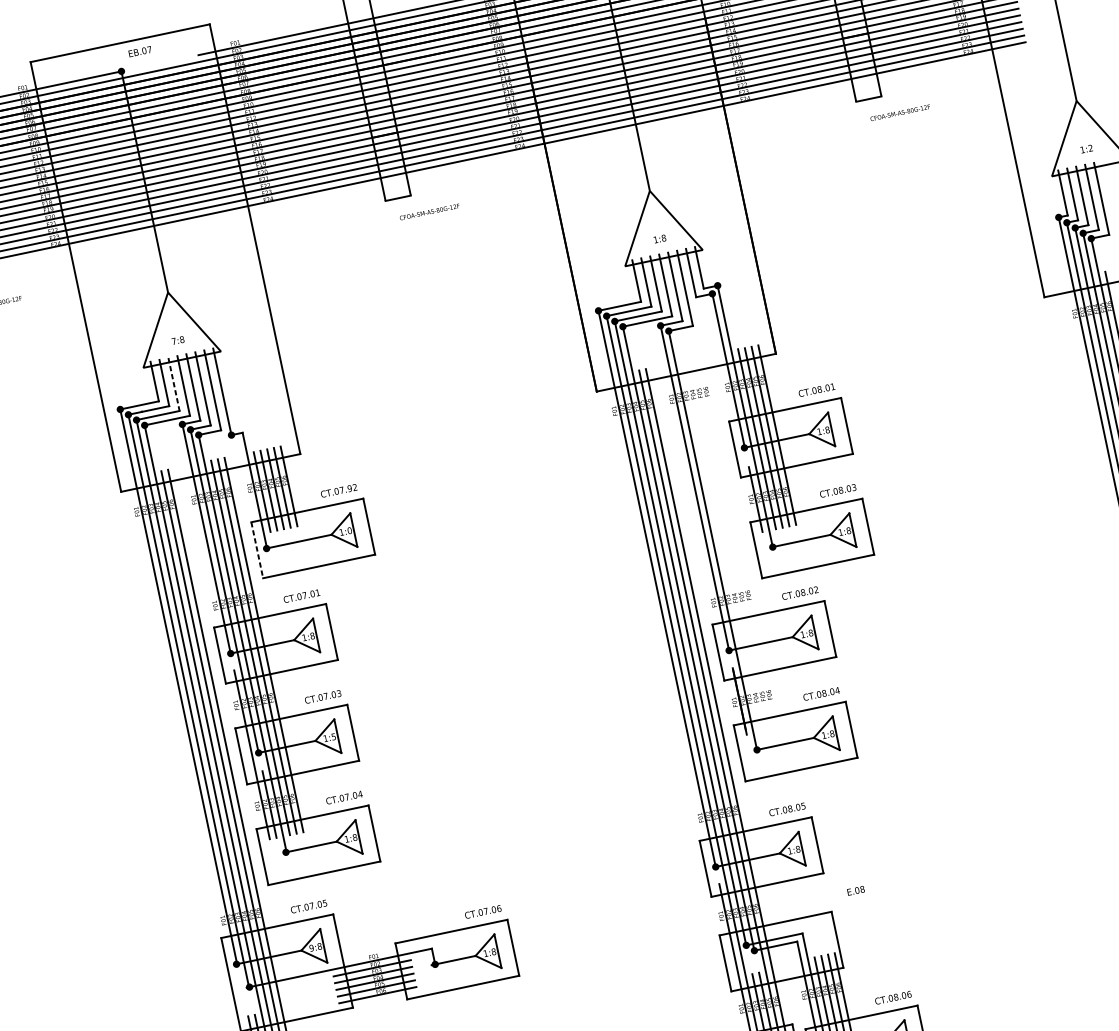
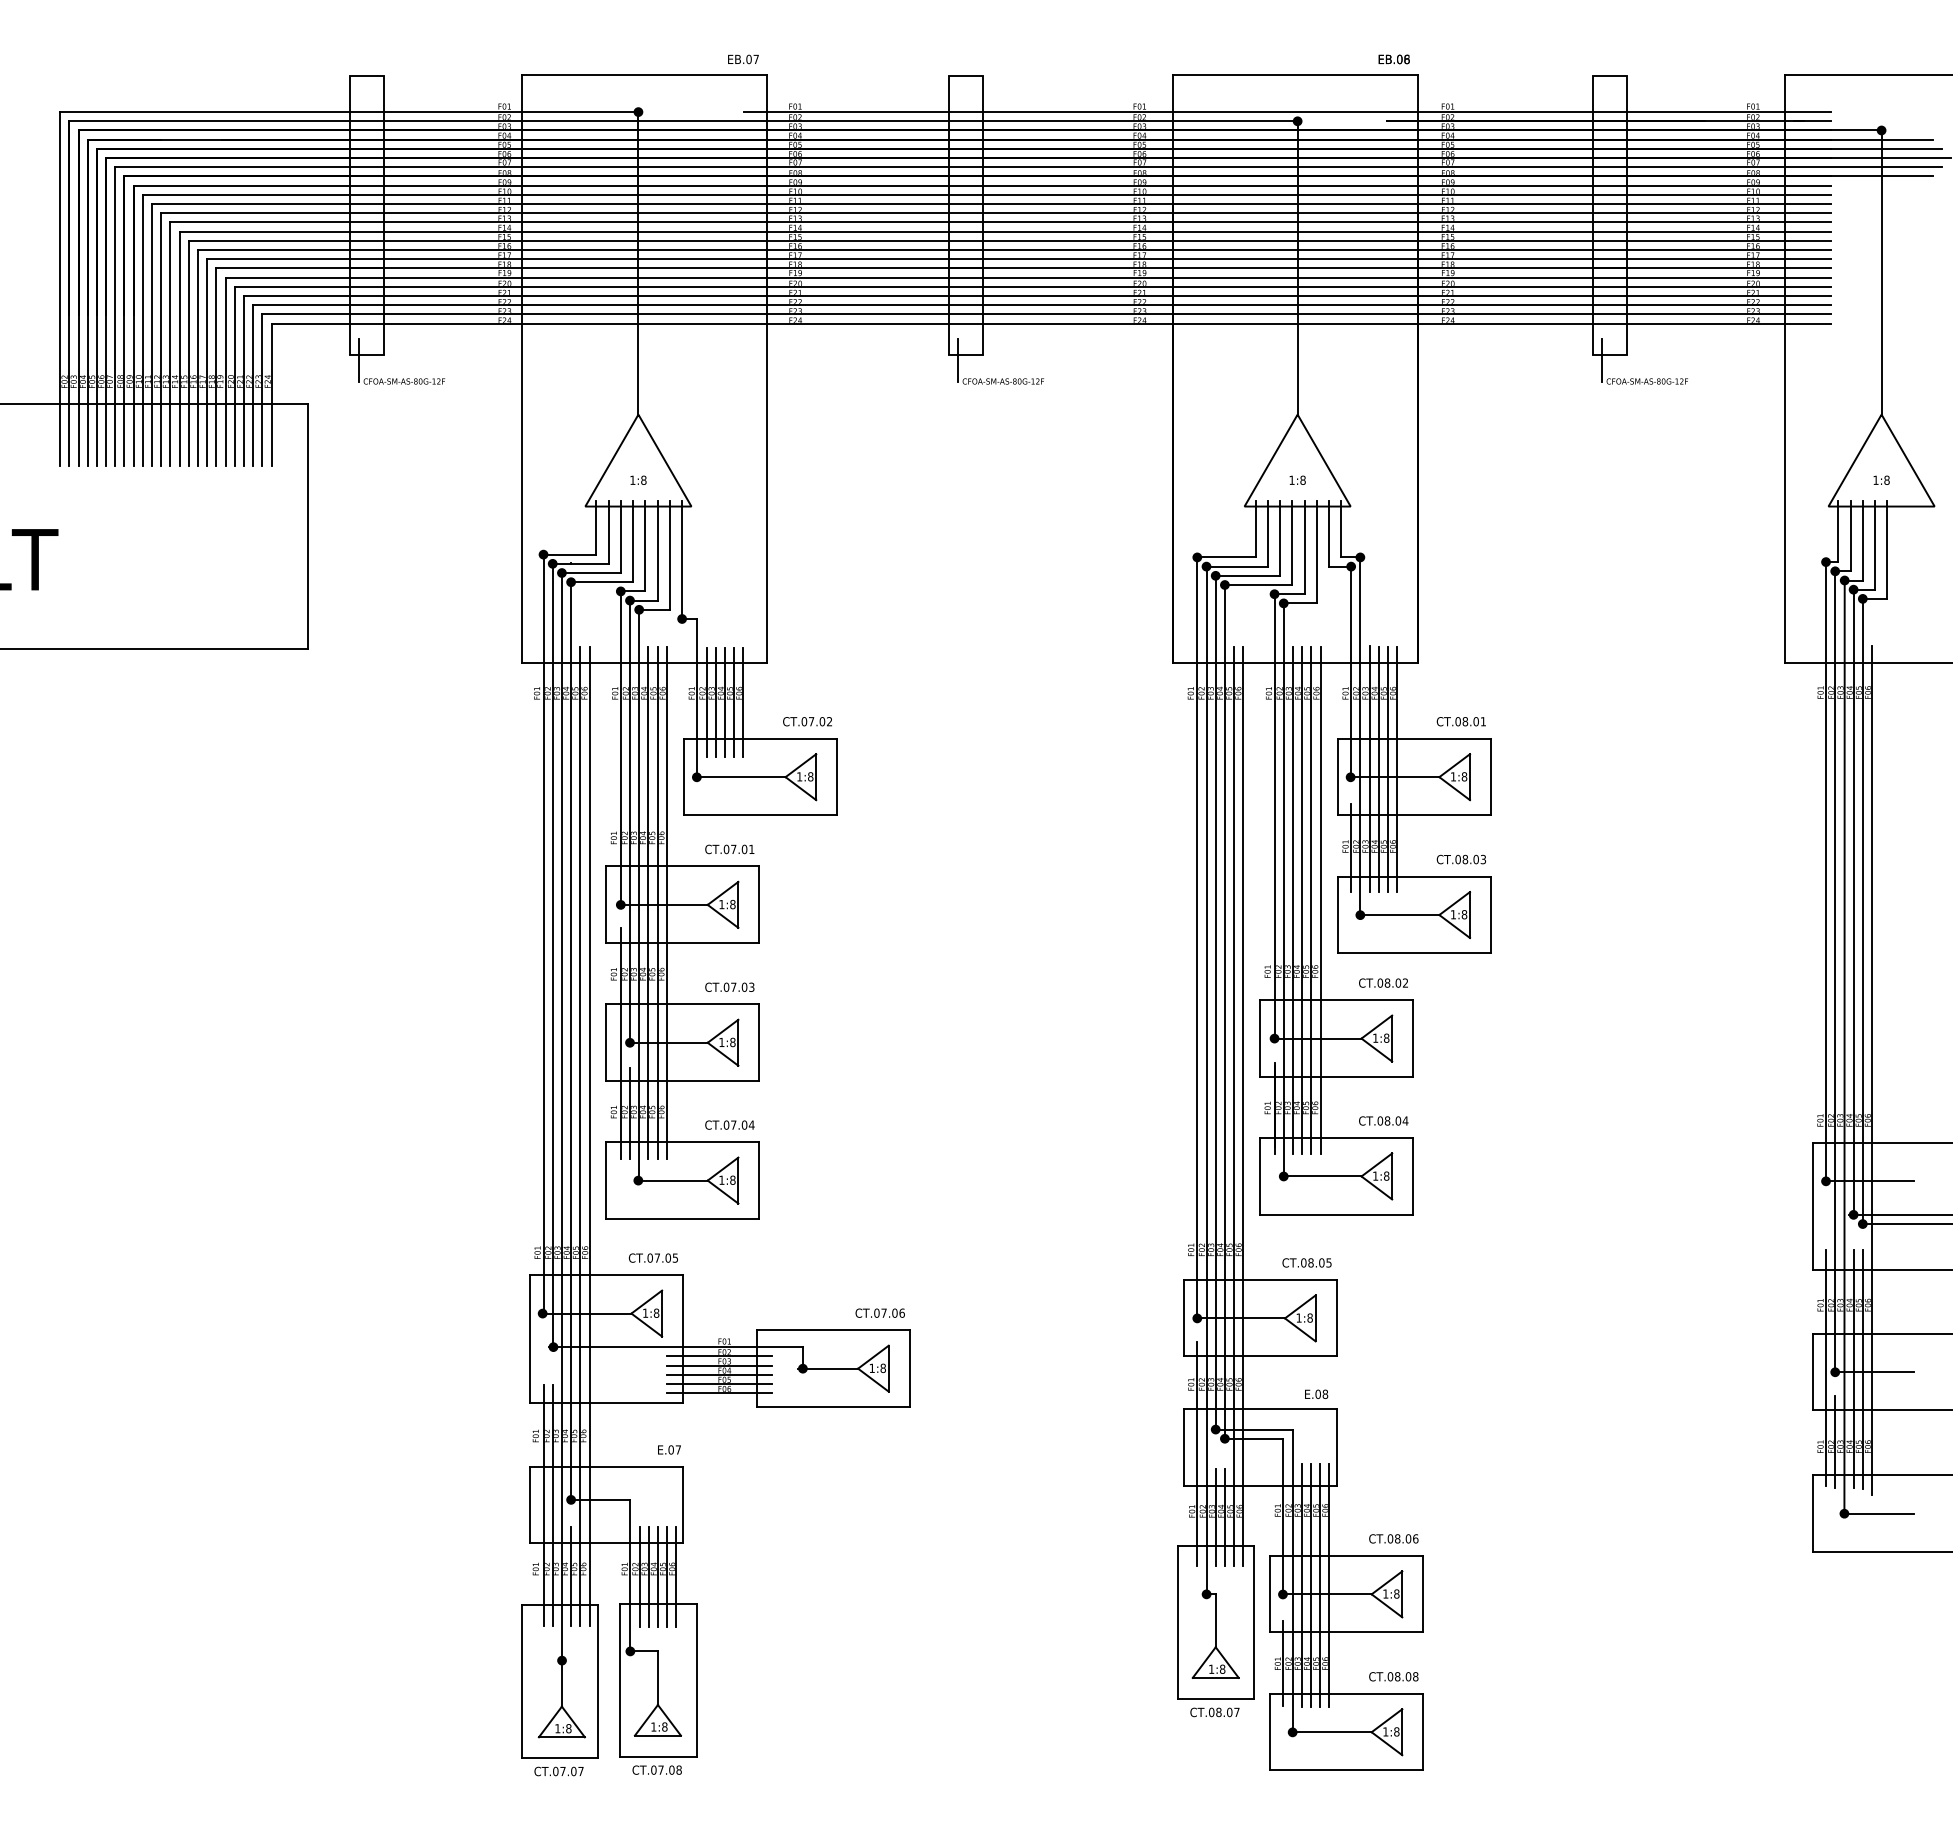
text: (140, 51) -> (743, 59), moved
line: (863, 104) -> (1601, 360), added
text: (1090, 147) -> (1886, 479), 1:2 -> 1:8
line: (392, 203) -> (957, 360), added
text: (173, 340) -> (632, 479), 7:8 -> 1:8
line: (173, 385) -> (620, 537), dashed -> solid
text: (349, 488) -> (822, 721), CT.07.92 -> CT.07.02
text: (349, 530) -> (810, 776), 1:0 -> 1:8
line: (741, 541) -> (1320, 899), added
line: (734, 543) -> (1311, 899), added
line: (728, 544) -> (1302, 899), added
line: (720, 546) -> (1292, 899), added
line: (257, 550) -> (684, 777), dashed -> solid
text: (333, 736) -> (732, 1042), 1:5 -> 1:8
text: (855, 890) -> (1316, 1393), moved
text: (311, 947) -> (645, 1312), 9:8 -> 1:8

